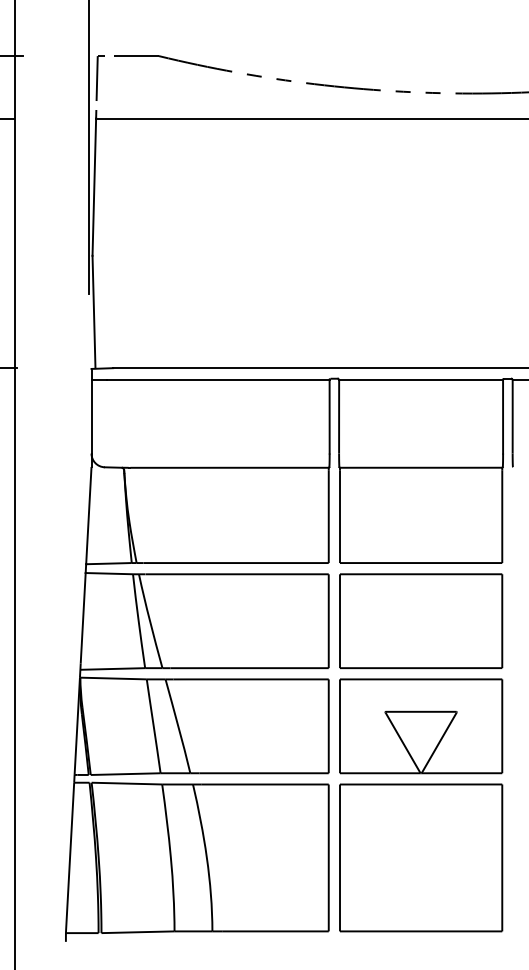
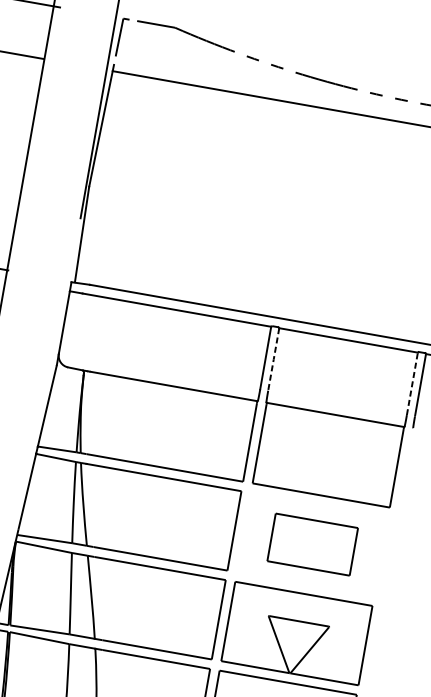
line: (339, 416) -> (274, 359), solid -> dashed
line: (503, 416) -> (412, 383), solid -> dashed
part: (421, 620) -> (313, 544), size x0.6

